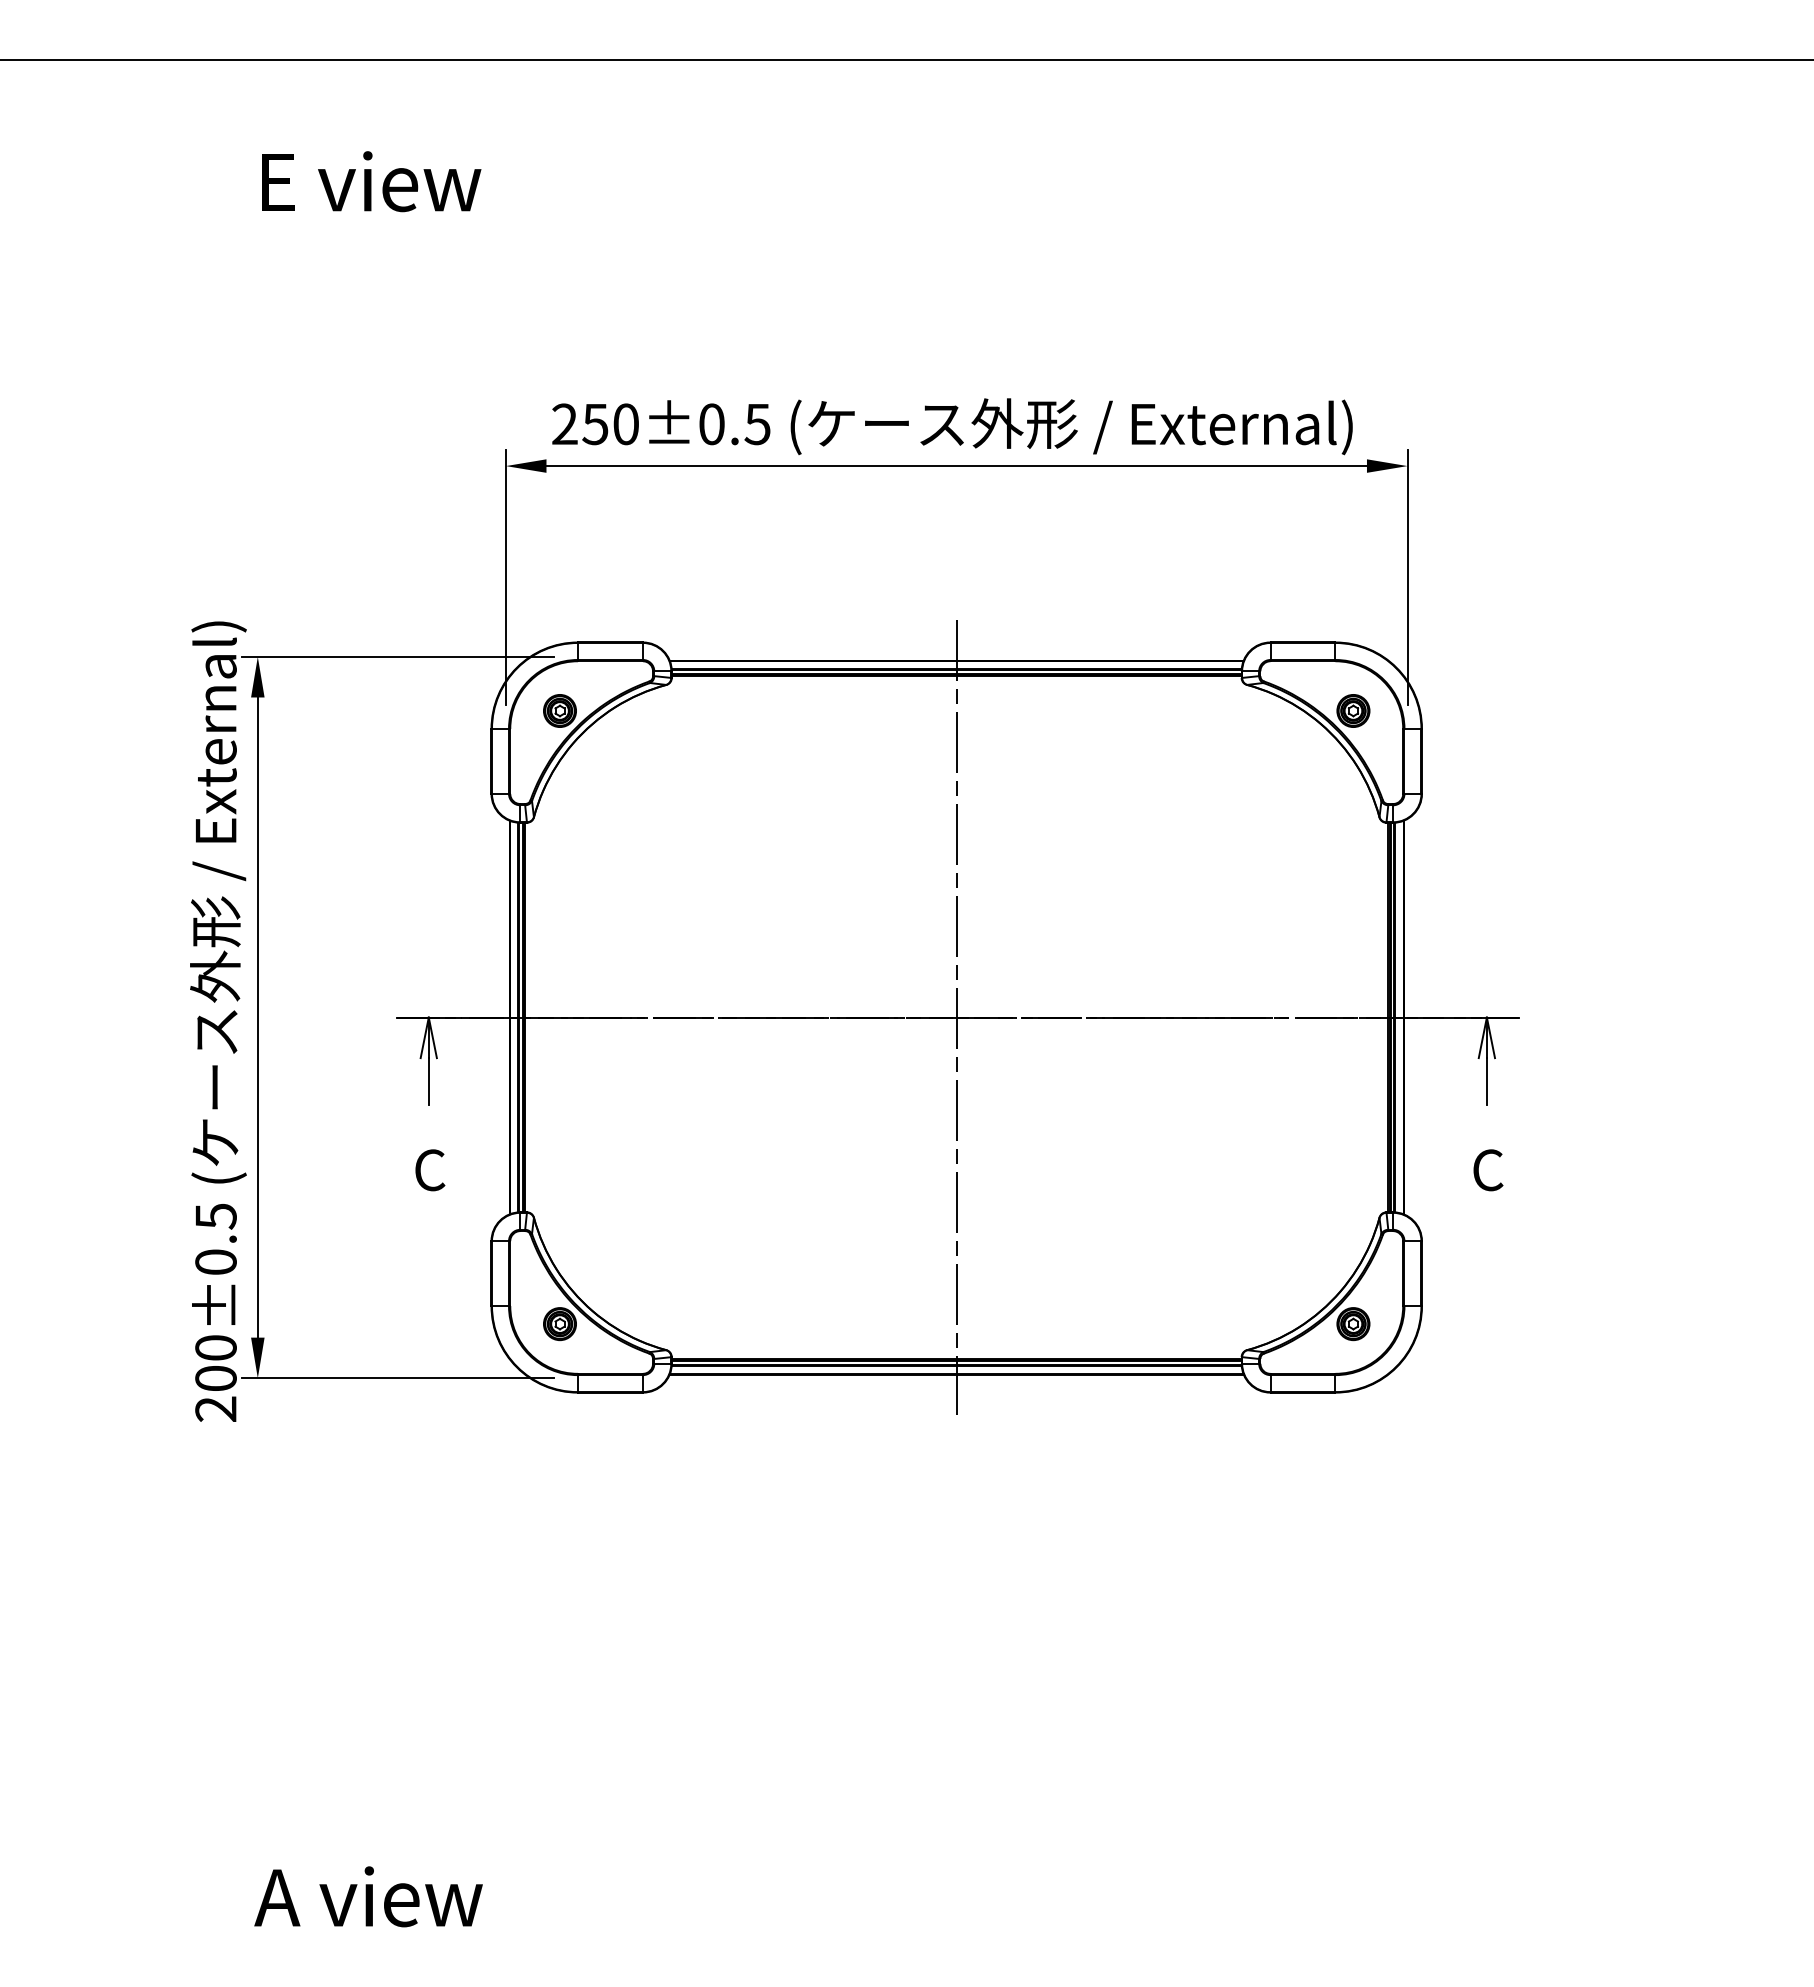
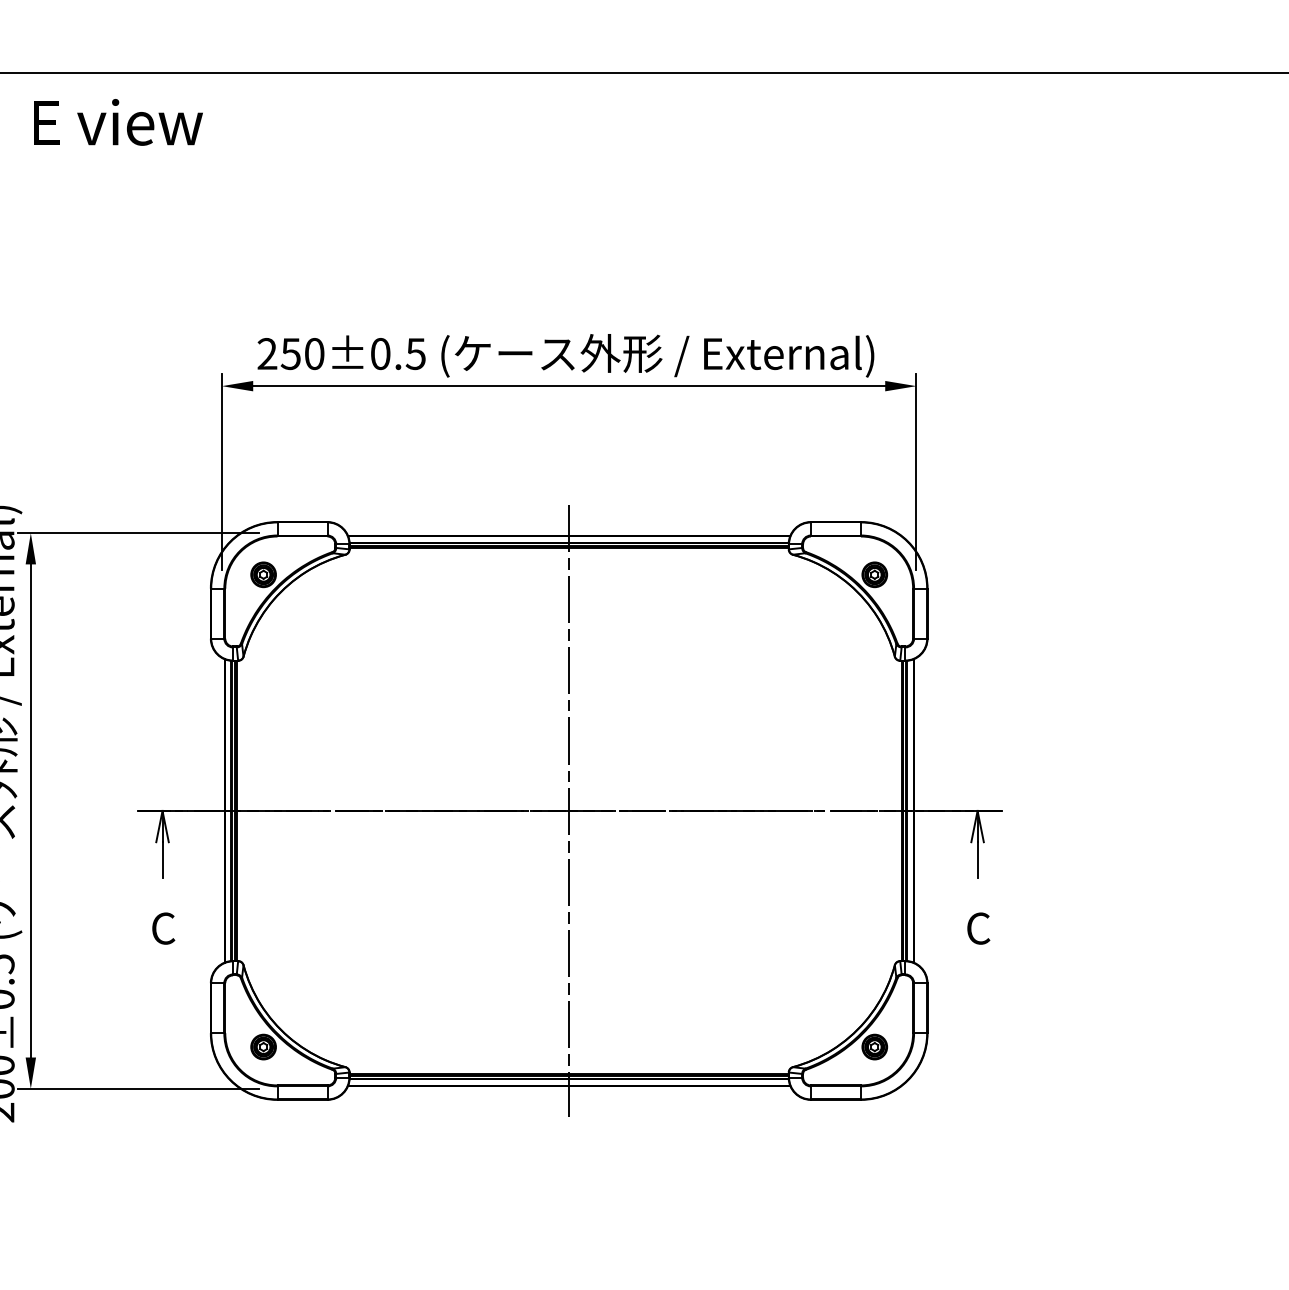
text: (371, 181) -> (118, 122), moved

